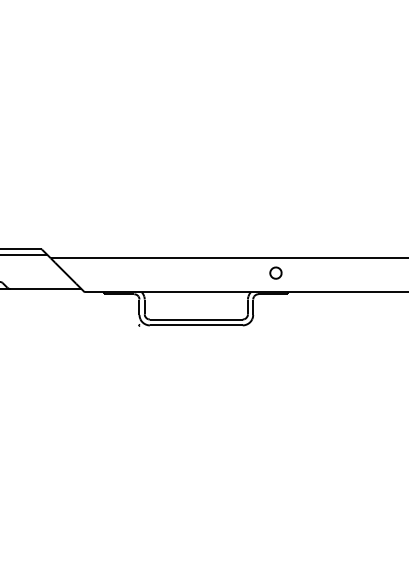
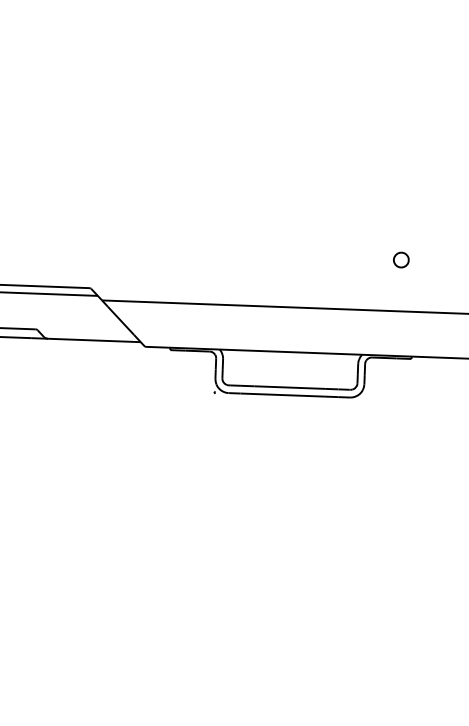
part: (275, 272) -> (400, 259), moved

